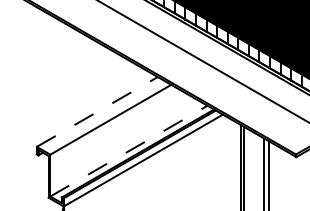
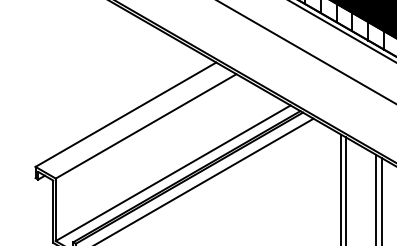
line: (97, 111) -> (126, 114), dashed -> solid
line: (128, 151) -> (172, 173), dashed -> solid

